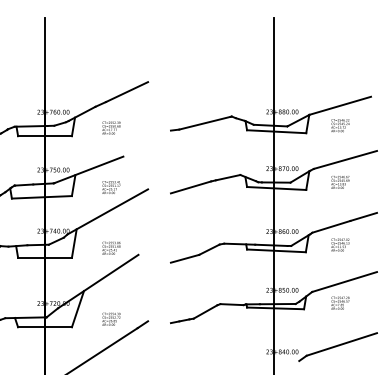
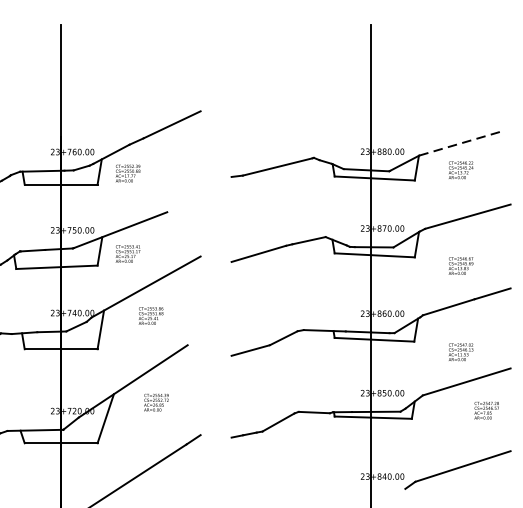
line: (340, 105) -> (461, 142), solid -> dashed
text: (111, 127) -> (128, 172), moved
text: (340, 182) -> (461, 266), moved
text: (111, 187) -> (128, 254), moved
text: (340, 244) -> (461, 351), moved
text: (111, 247) -> (151, 314), moved
text: (340, 302) -> (486, 409), moved
text: (111, 318) -> (156, 401), moved

